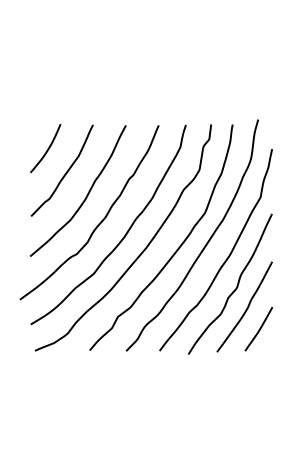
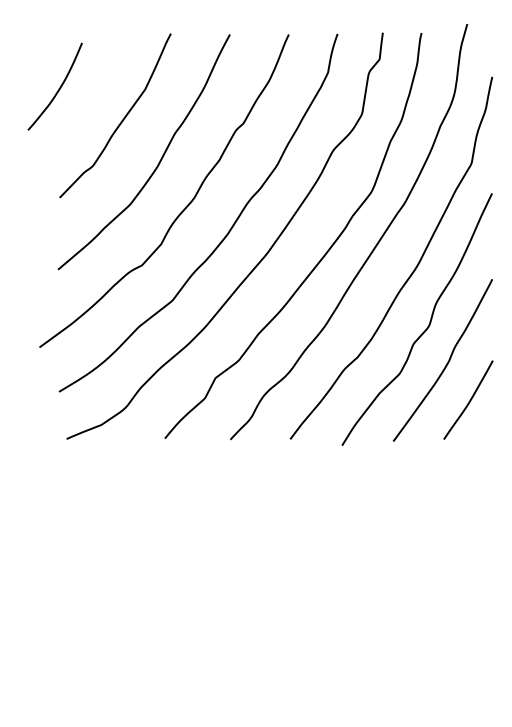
curve: (47, 148) -> (58, 86), moved

